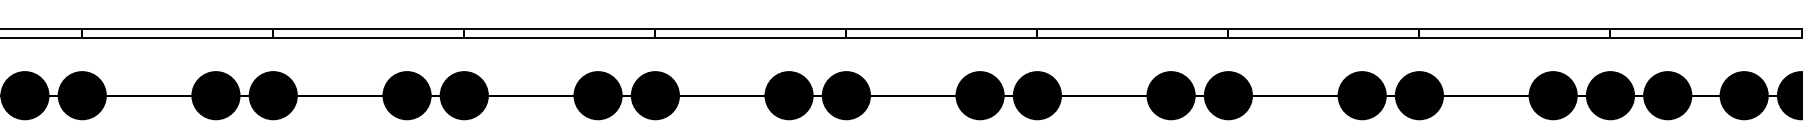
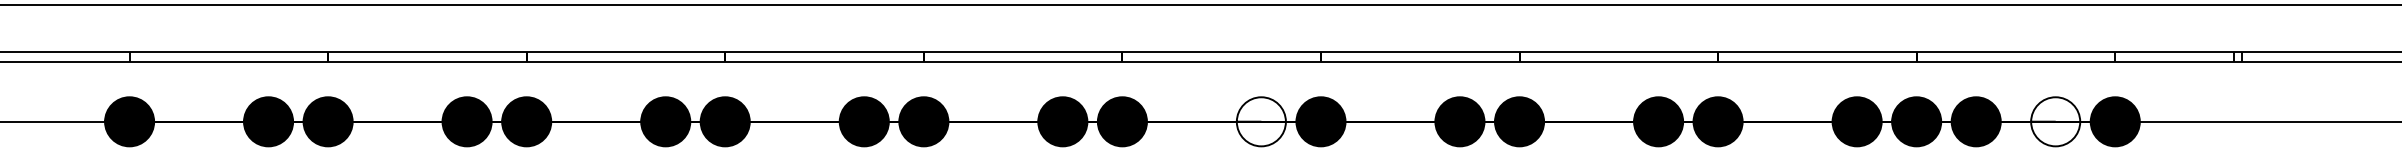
fill: (979, 95) -> (1260, 121), removed
fill: (1744, 95) -> (2055, 121), removed

